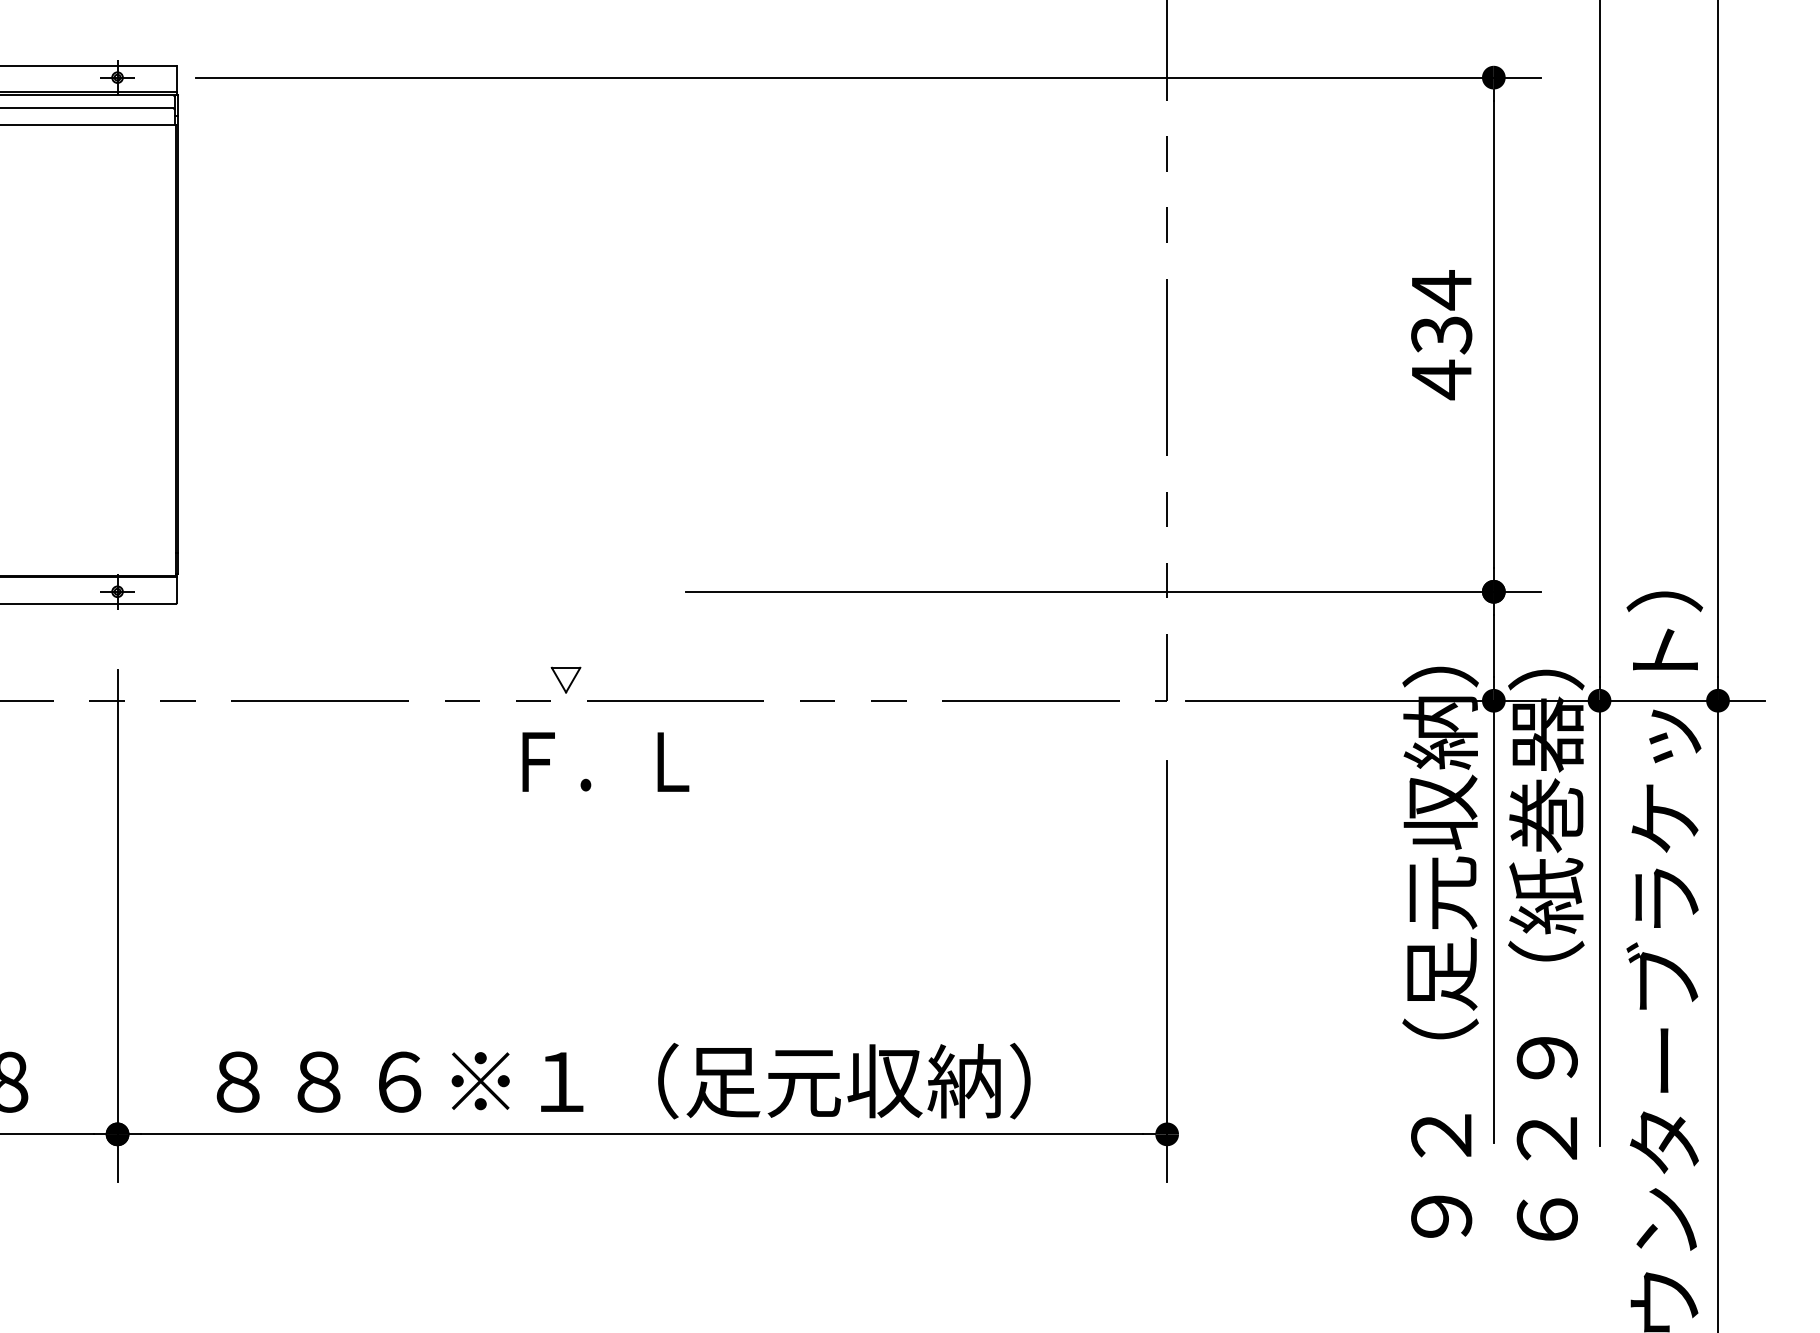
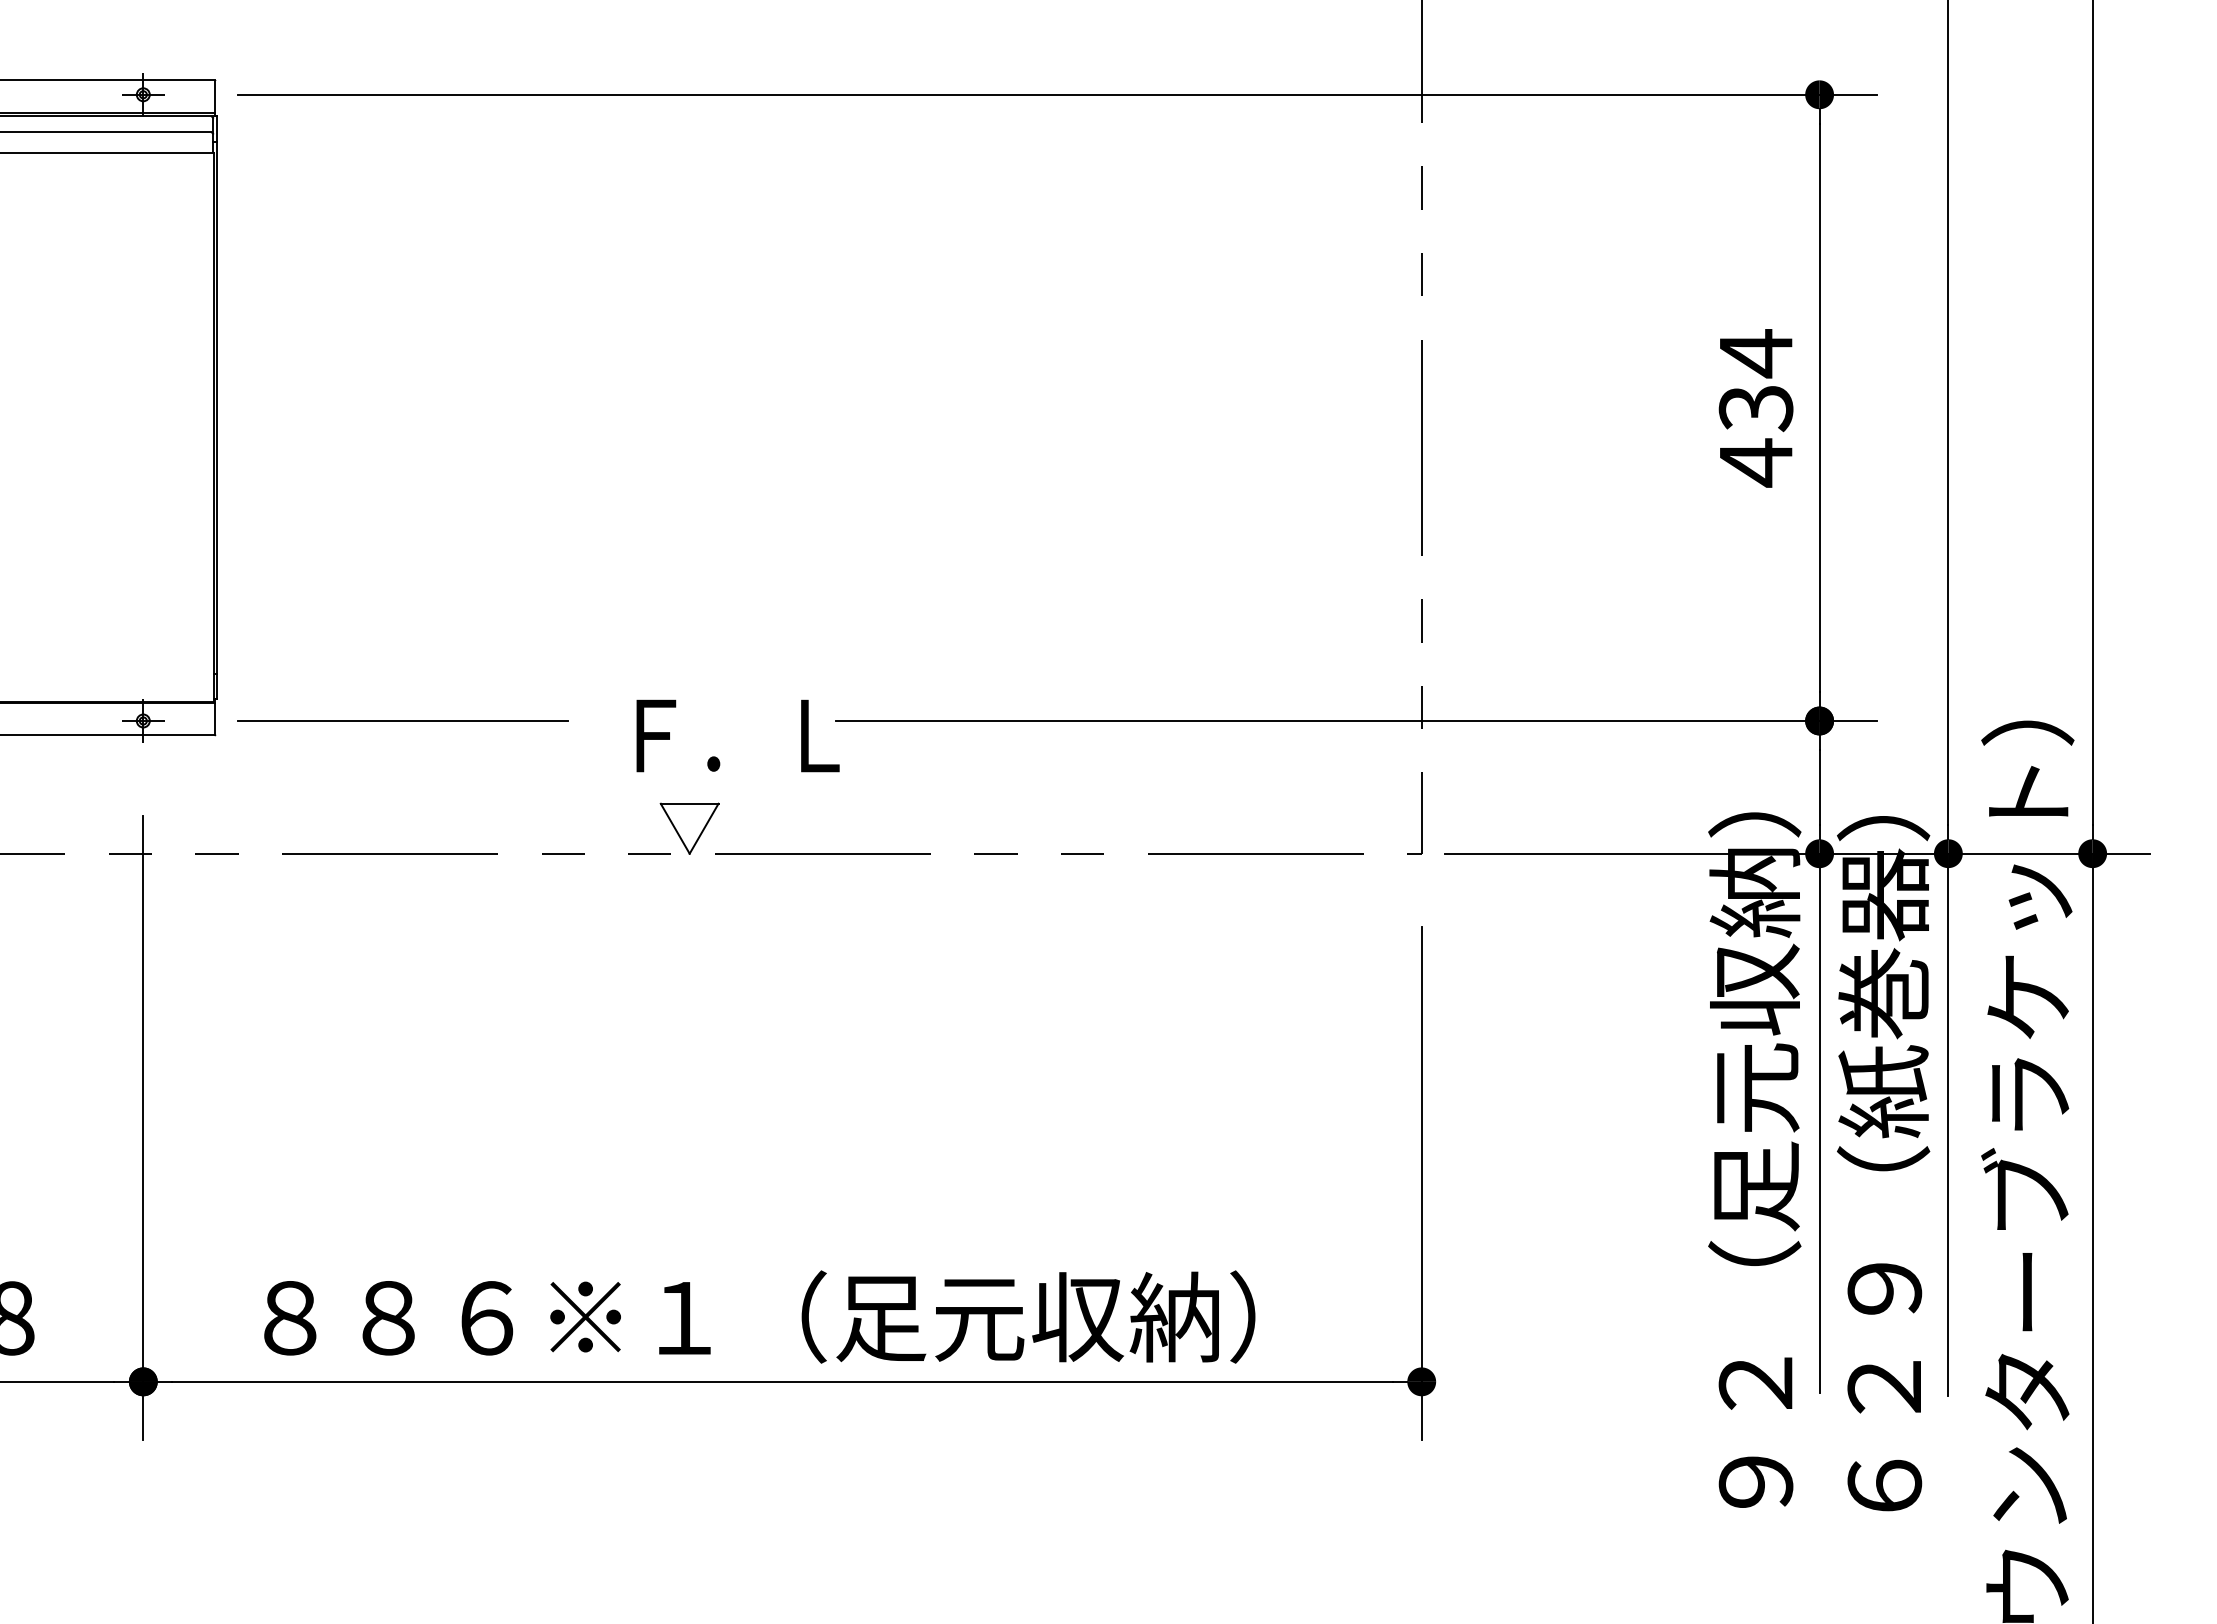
line: (330, 591) -> (402, 720), added
part: (565, 679) -> (688, 827), size x1.67
text: (605, 761) -> (737, 735), moved

